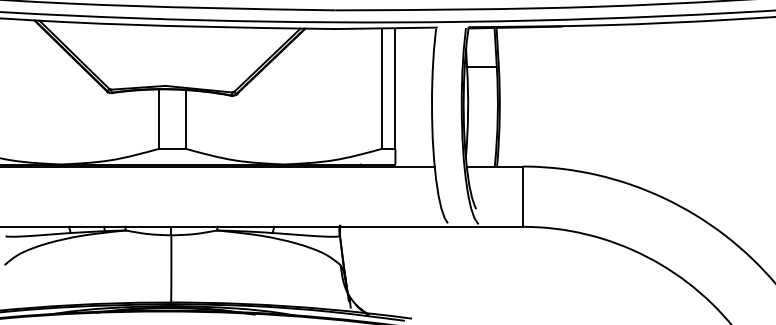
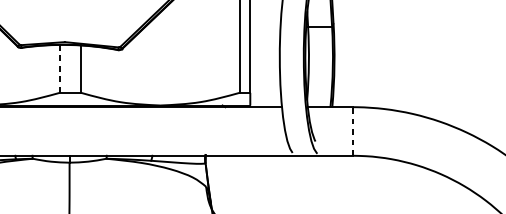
line: (159, 119) -> (59, 69), solid -> dashed
line: (522, 196) -> (352, 131), solid -> dashed

